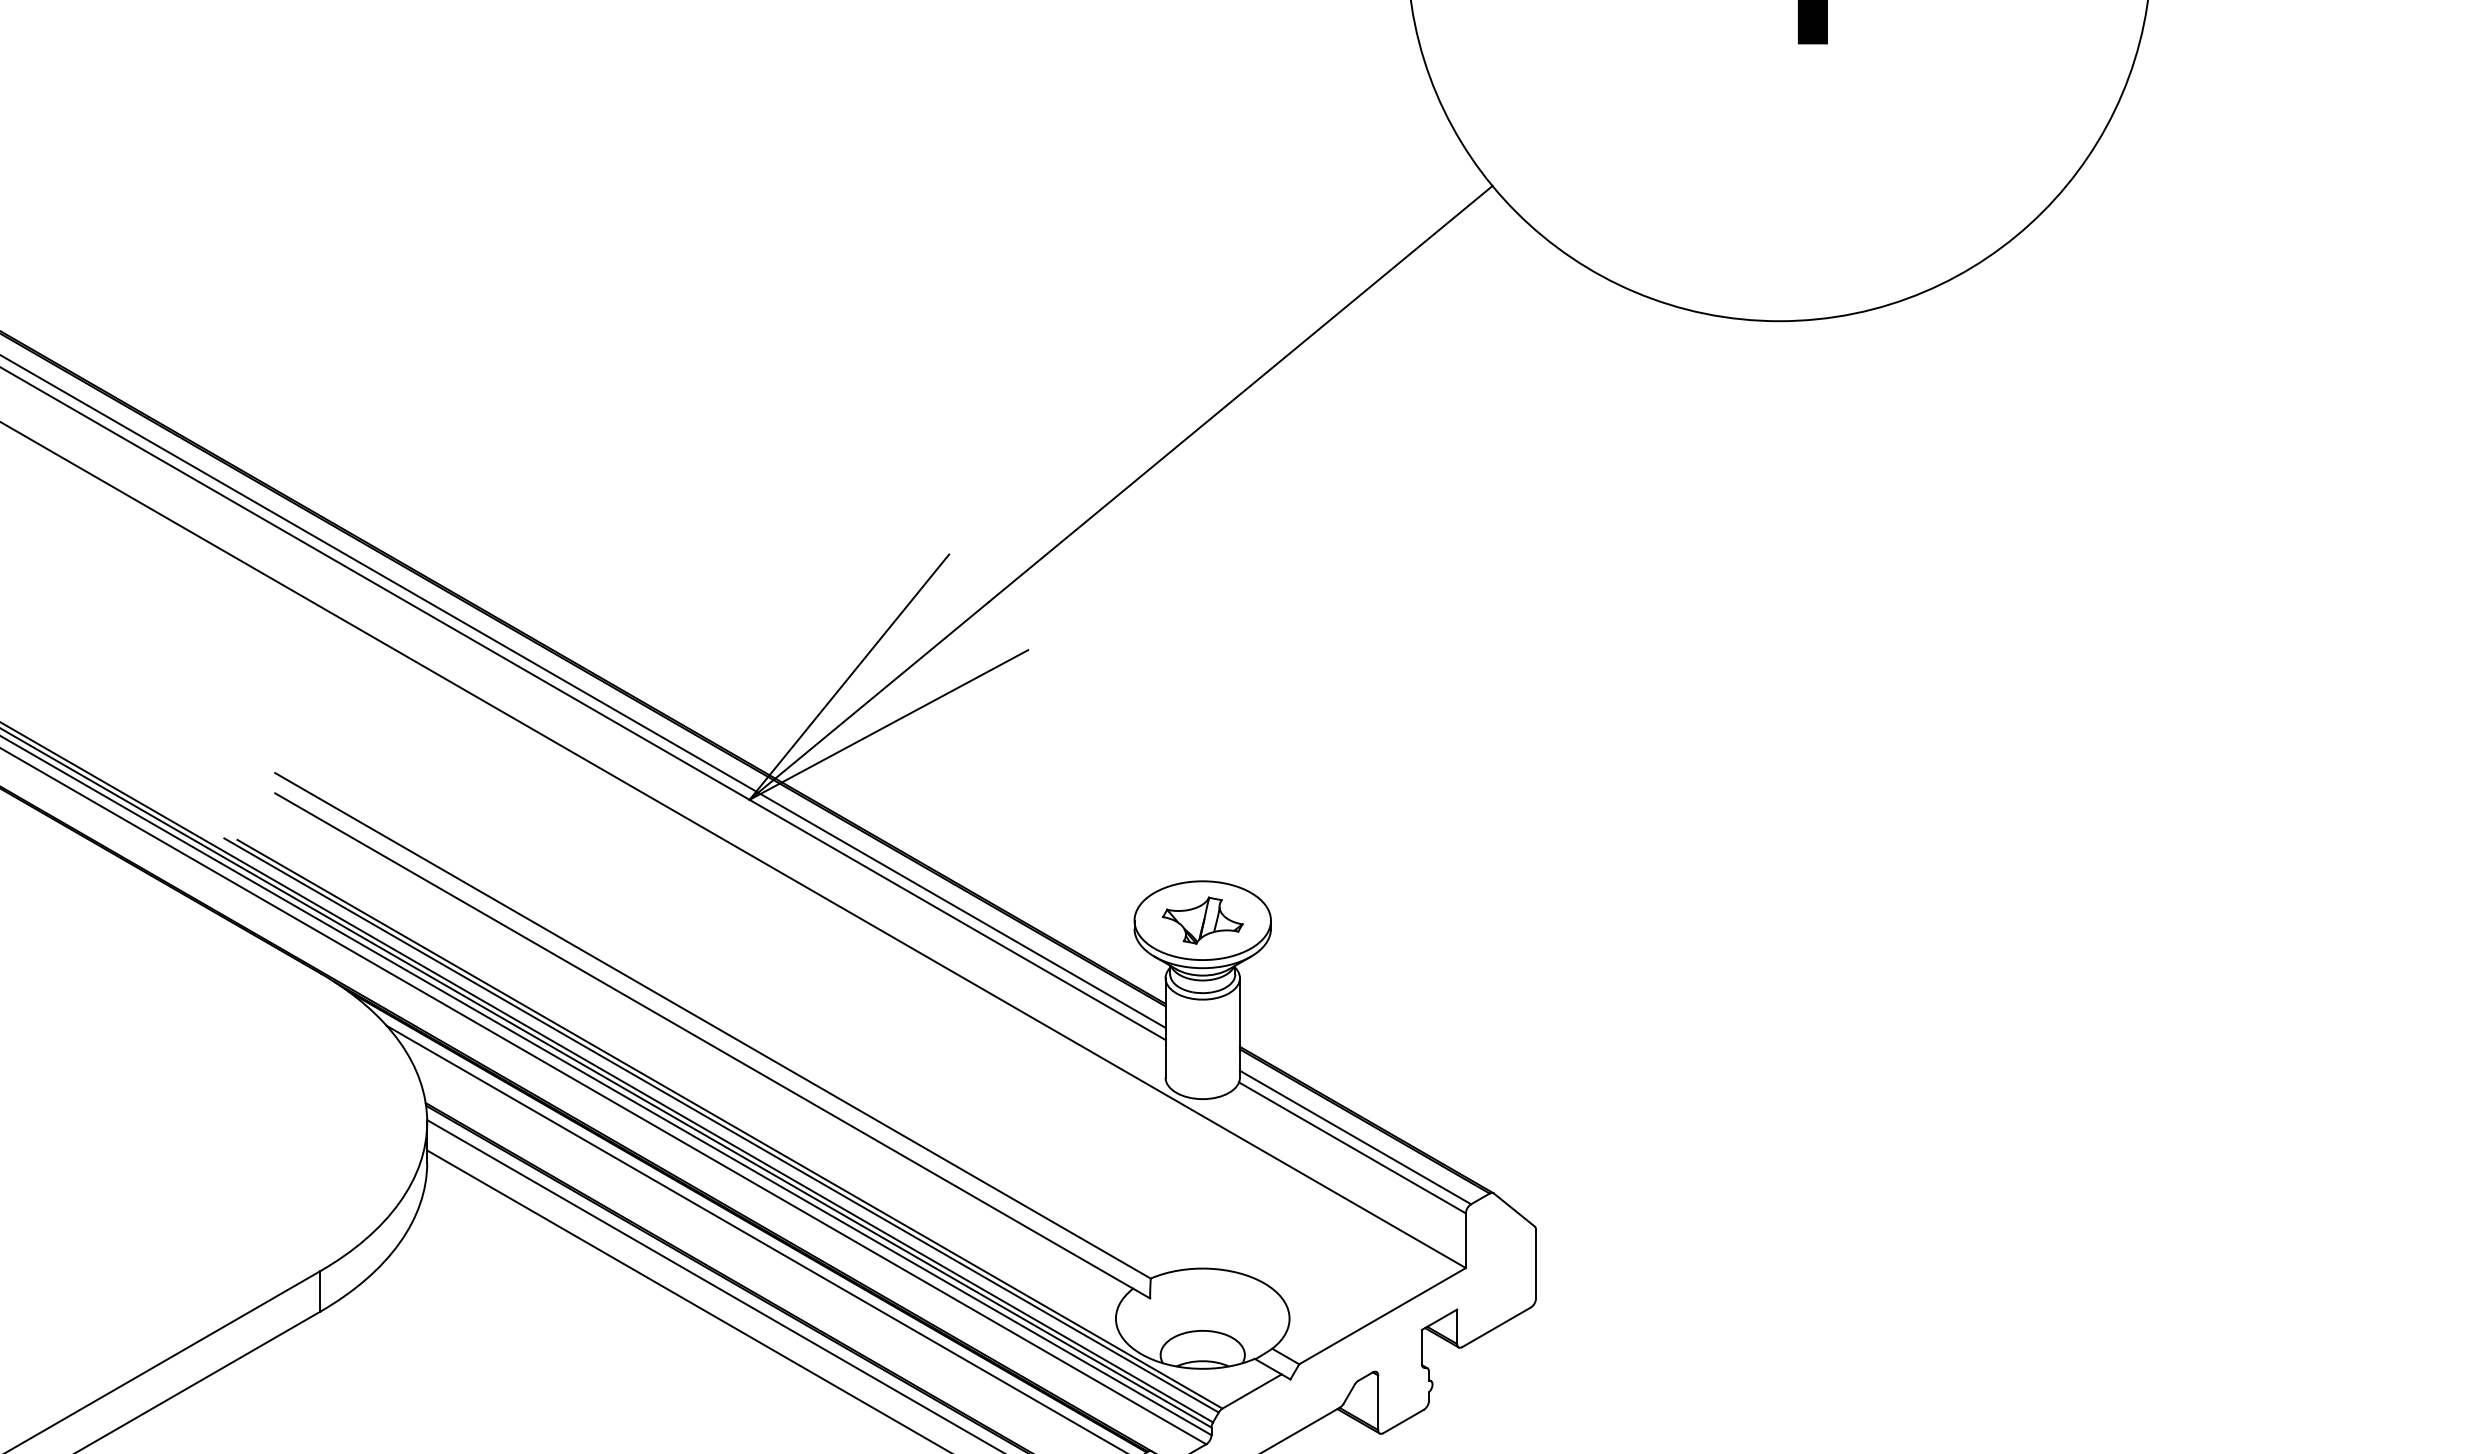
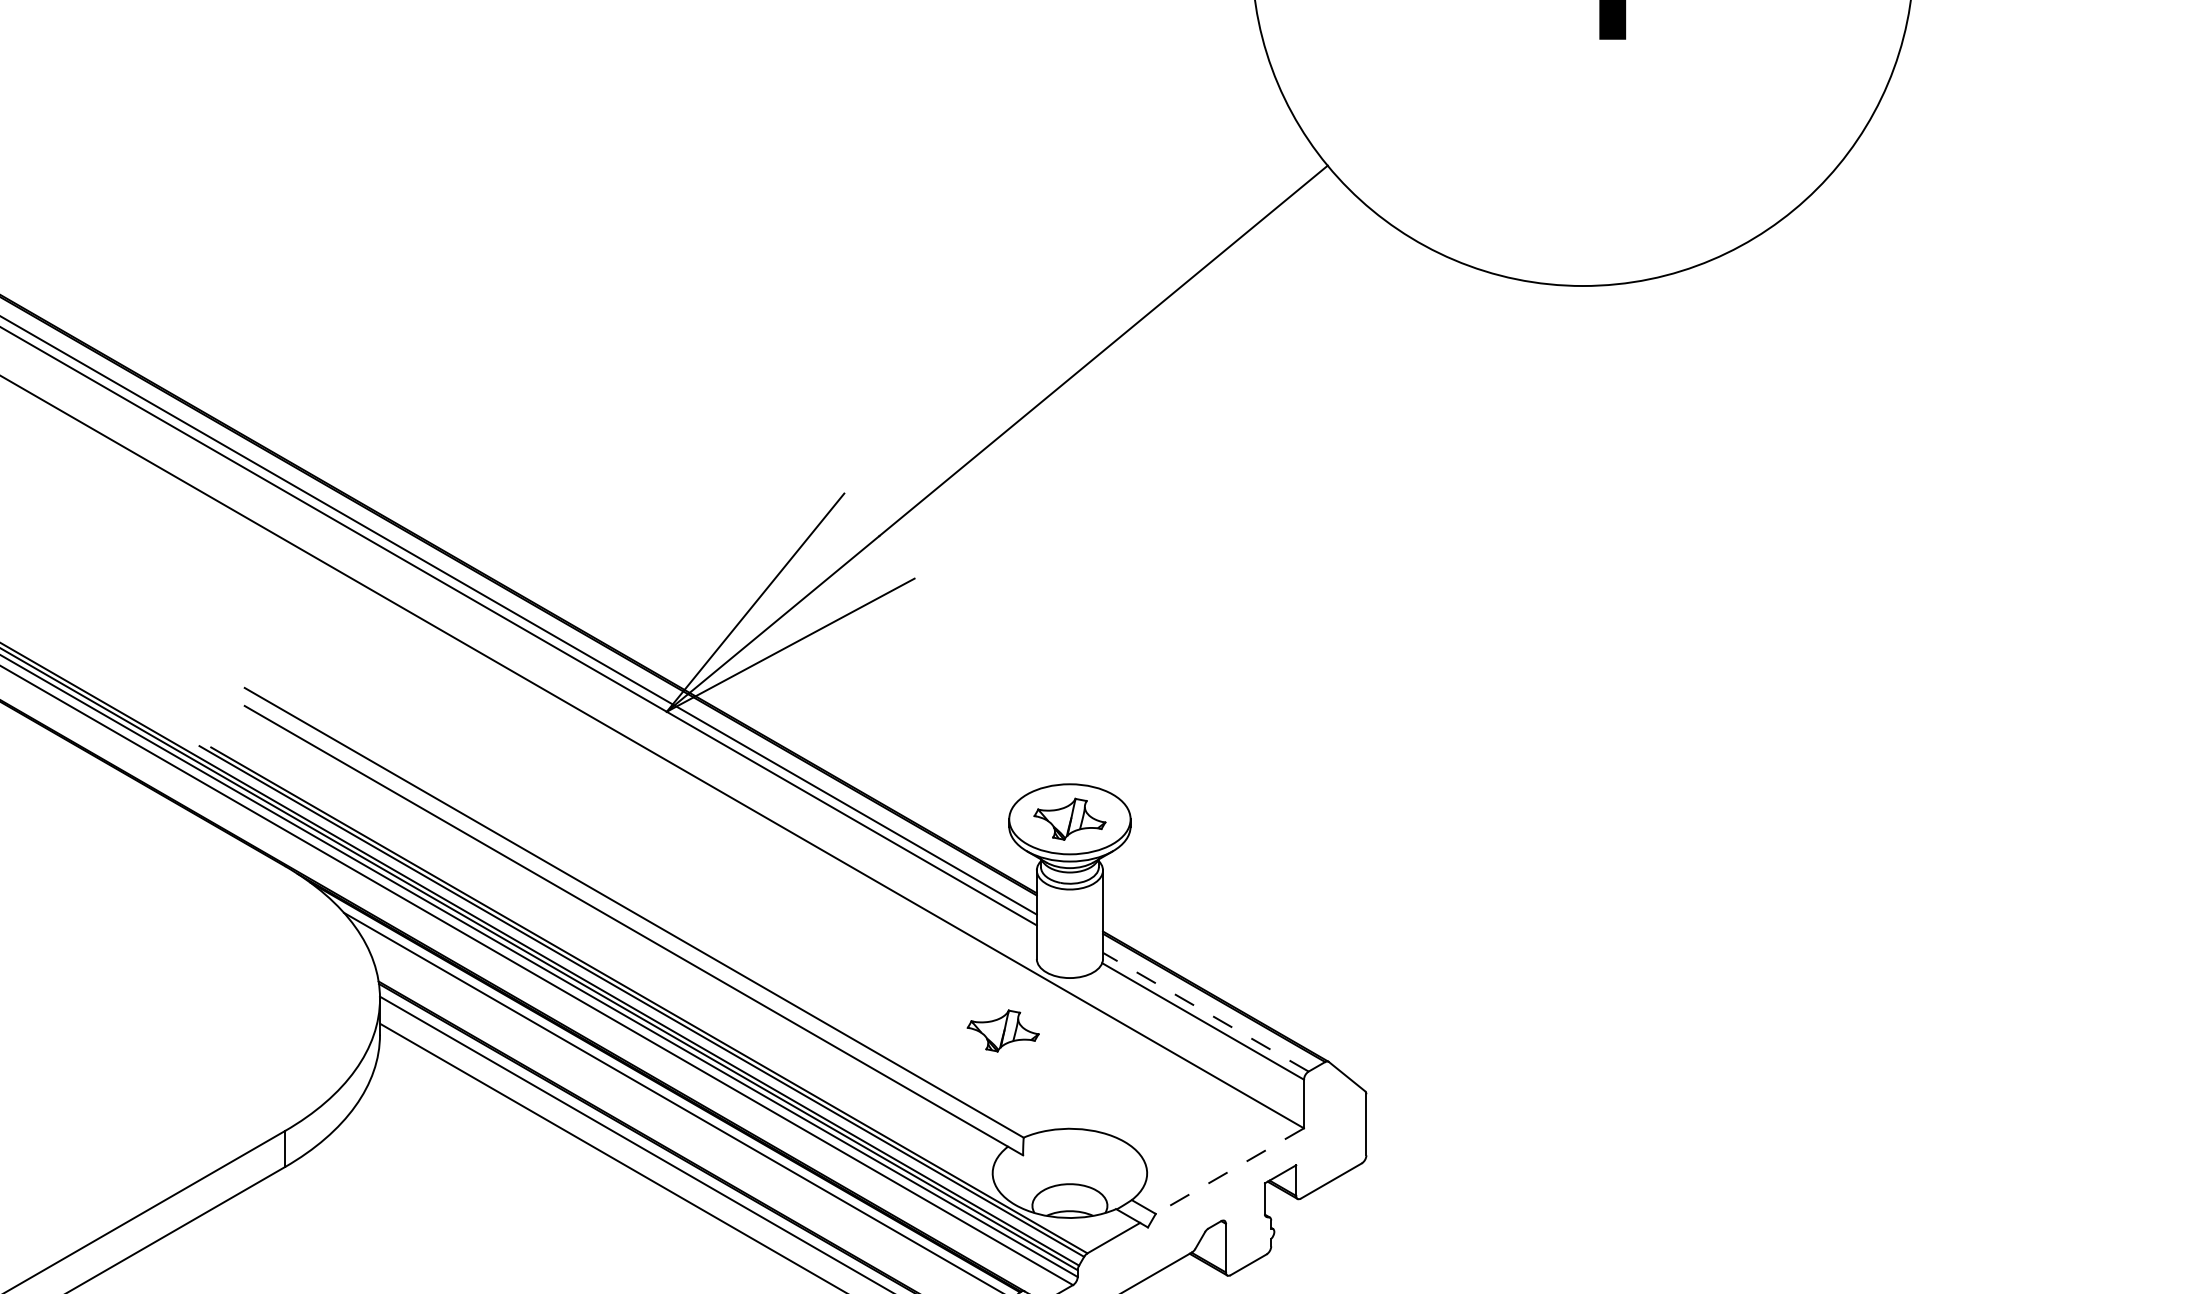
line: (1355, 1137) -> (1205, 1012), solid -> dashed
part: (1127, 1158) -> (1002, 1030), added
line: (1382, 1316) -> (1229, 1171), solid -> dashed

